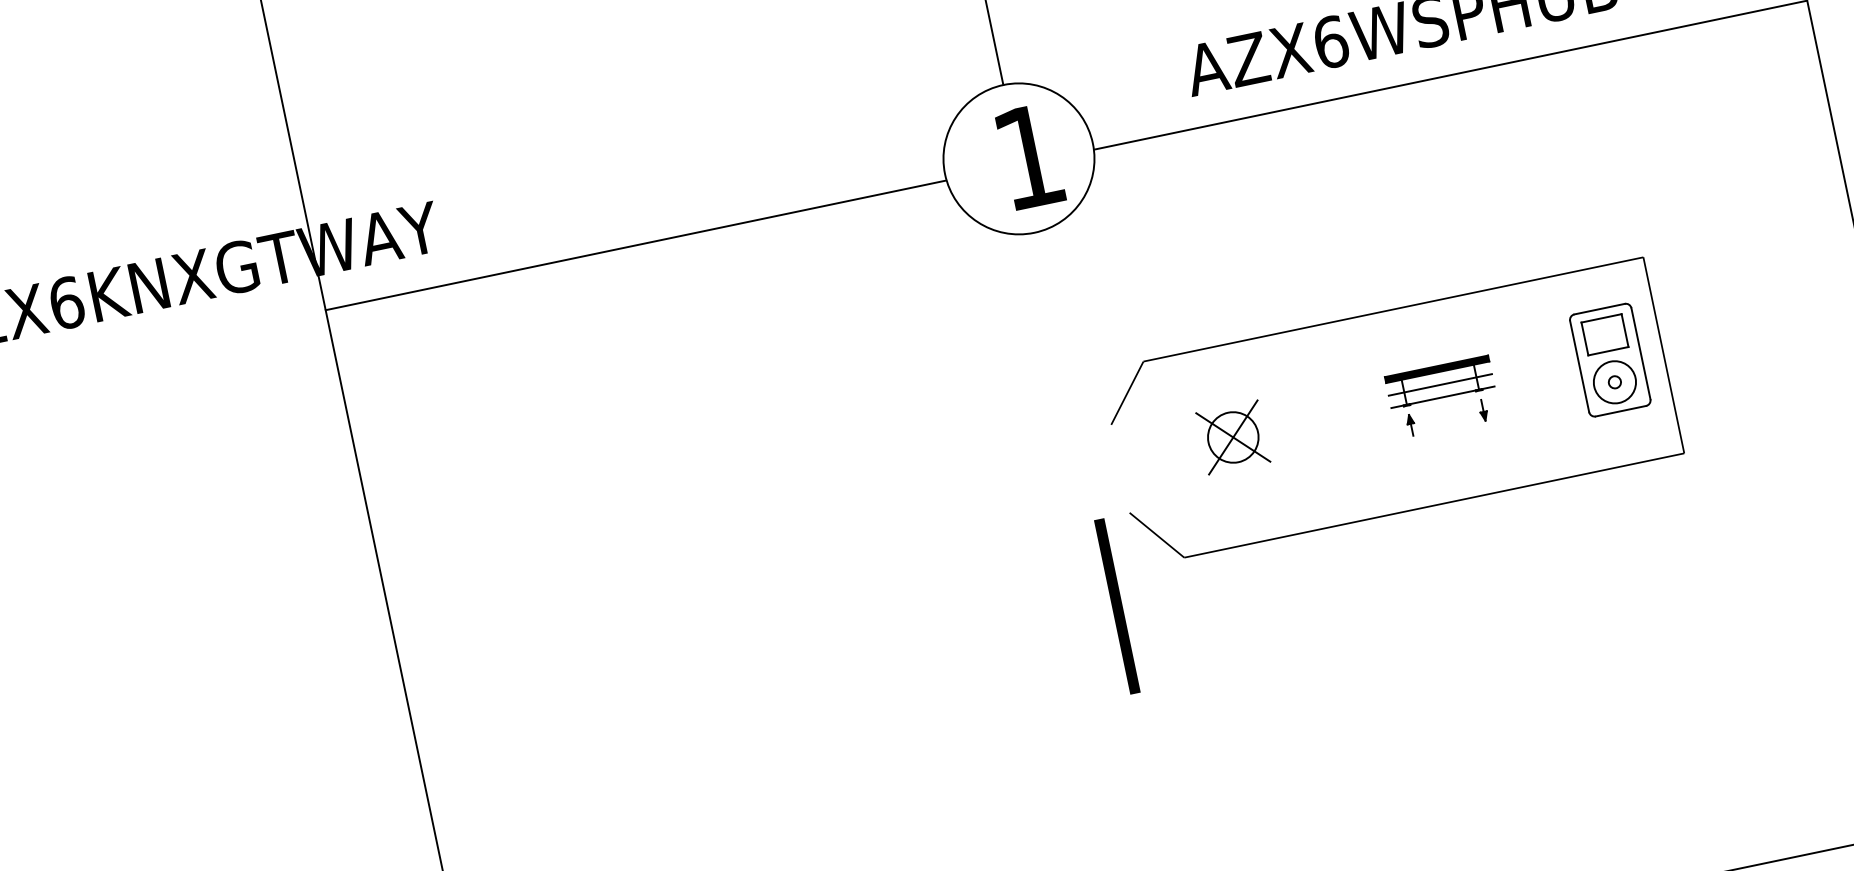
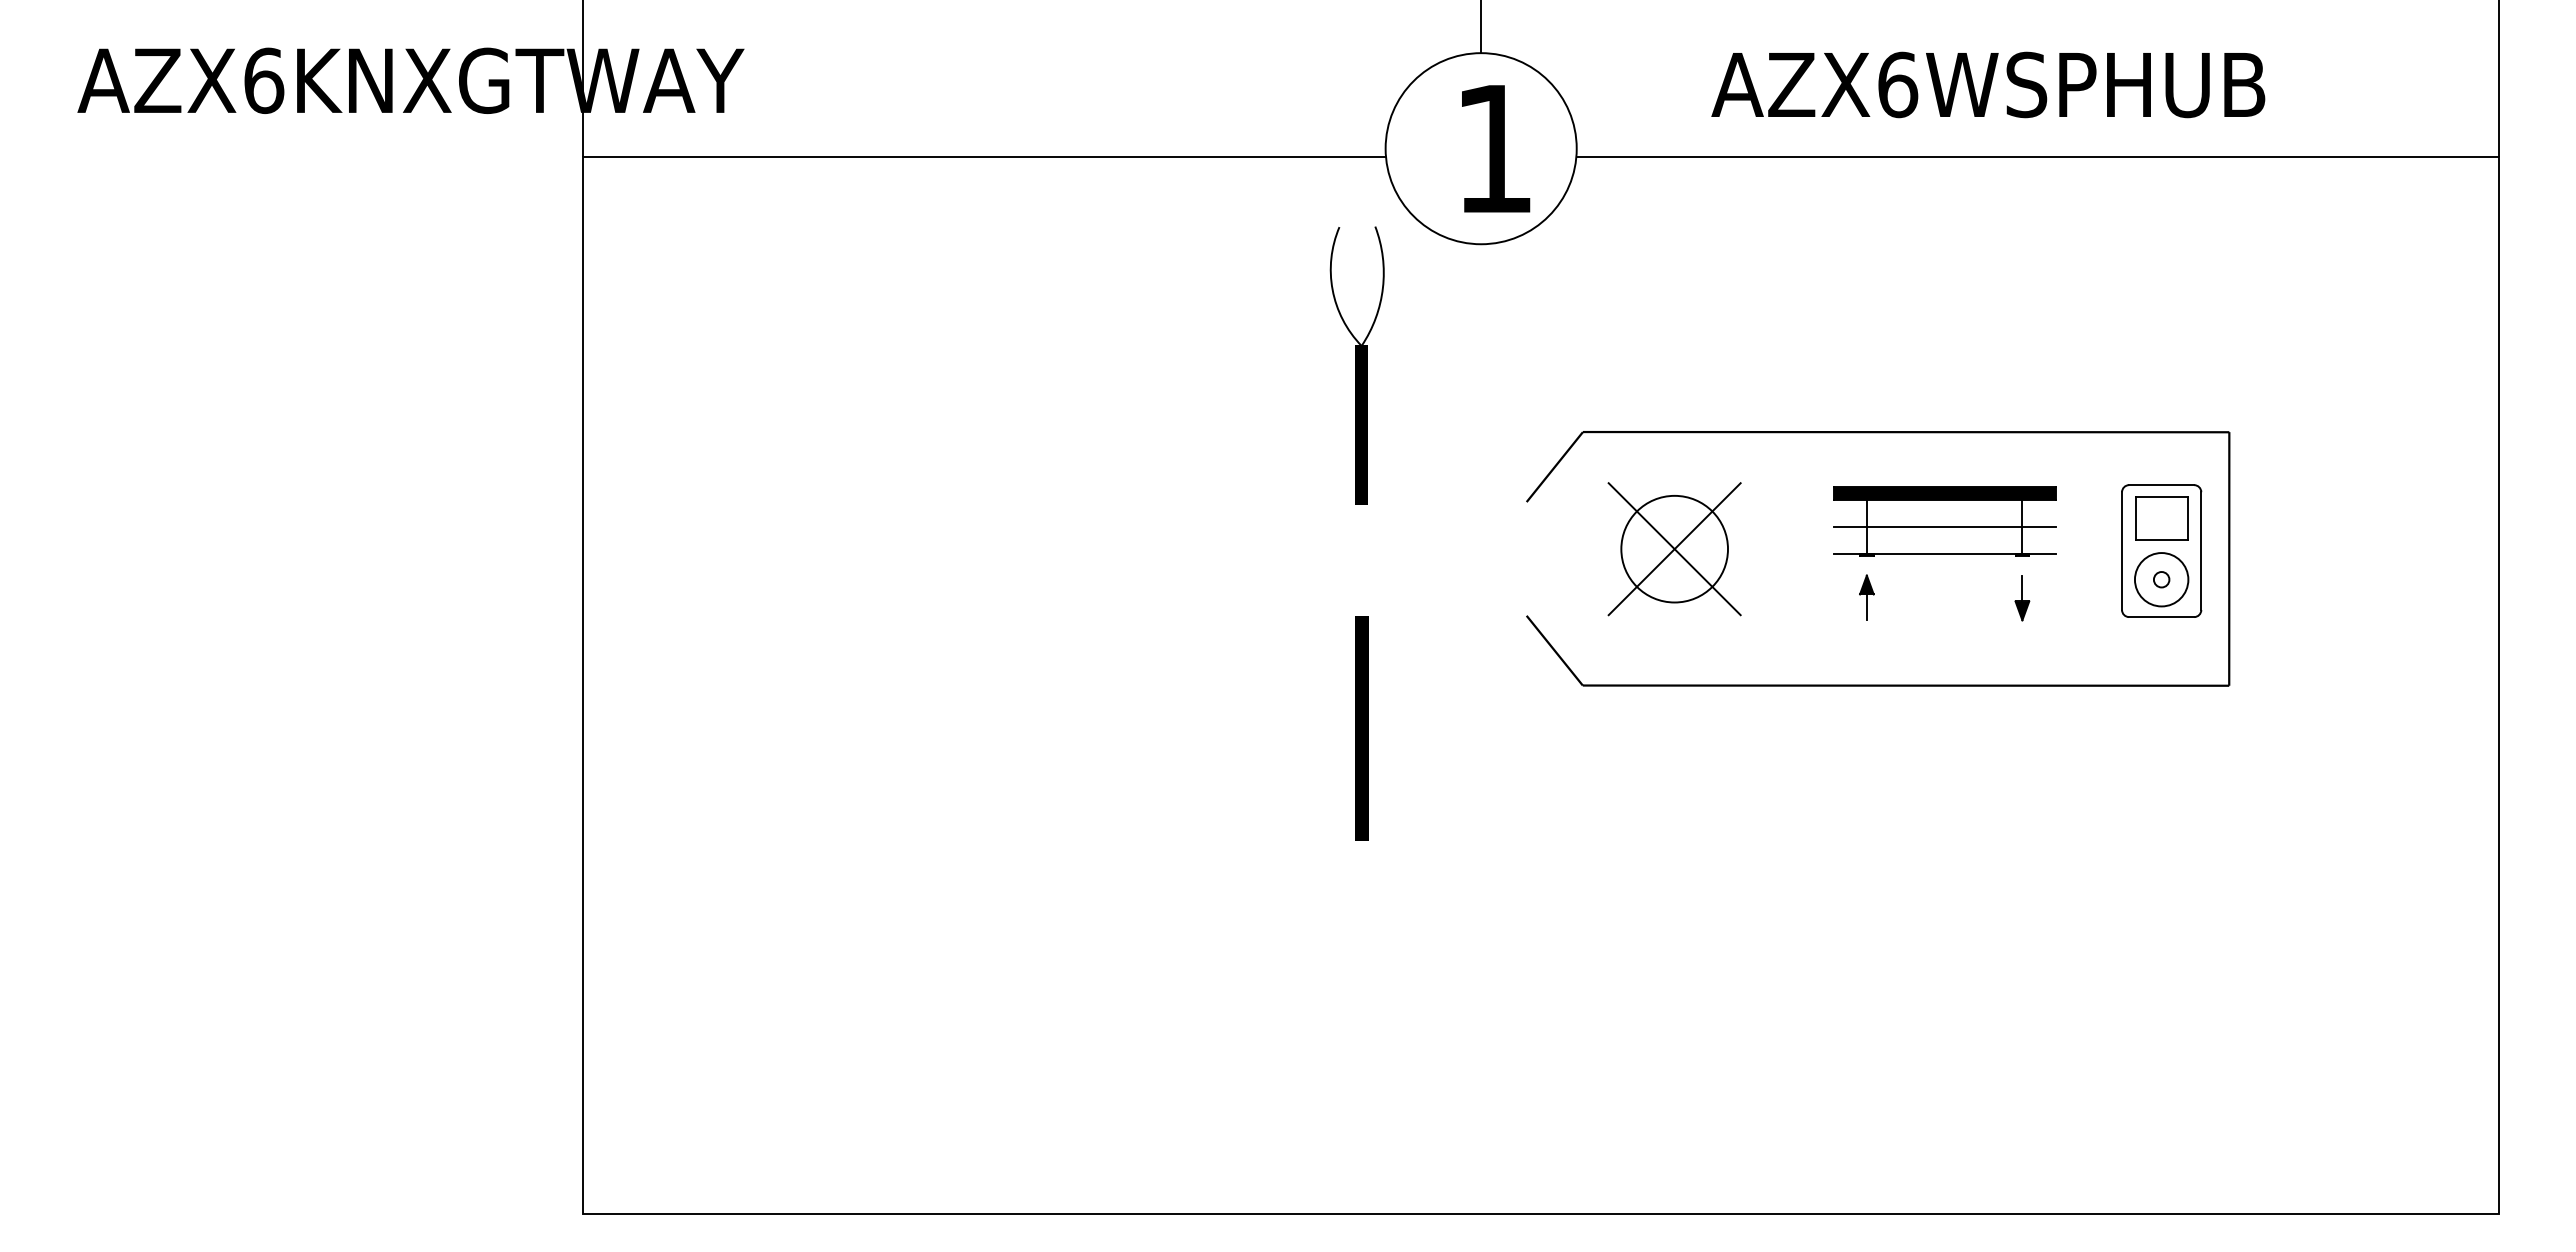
part: (957, 346) -> (1356, 365), added
part: (1442, 397) -> (1944, 553), size x1.67
part: (1233, 437) -> (1674, 549), size x1.67
line: (1116, 606) -> (1361, 728), moved

